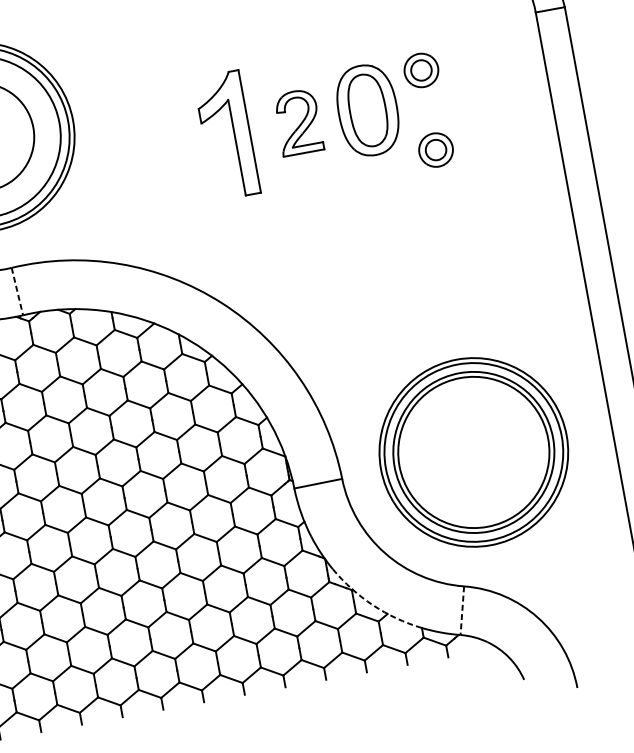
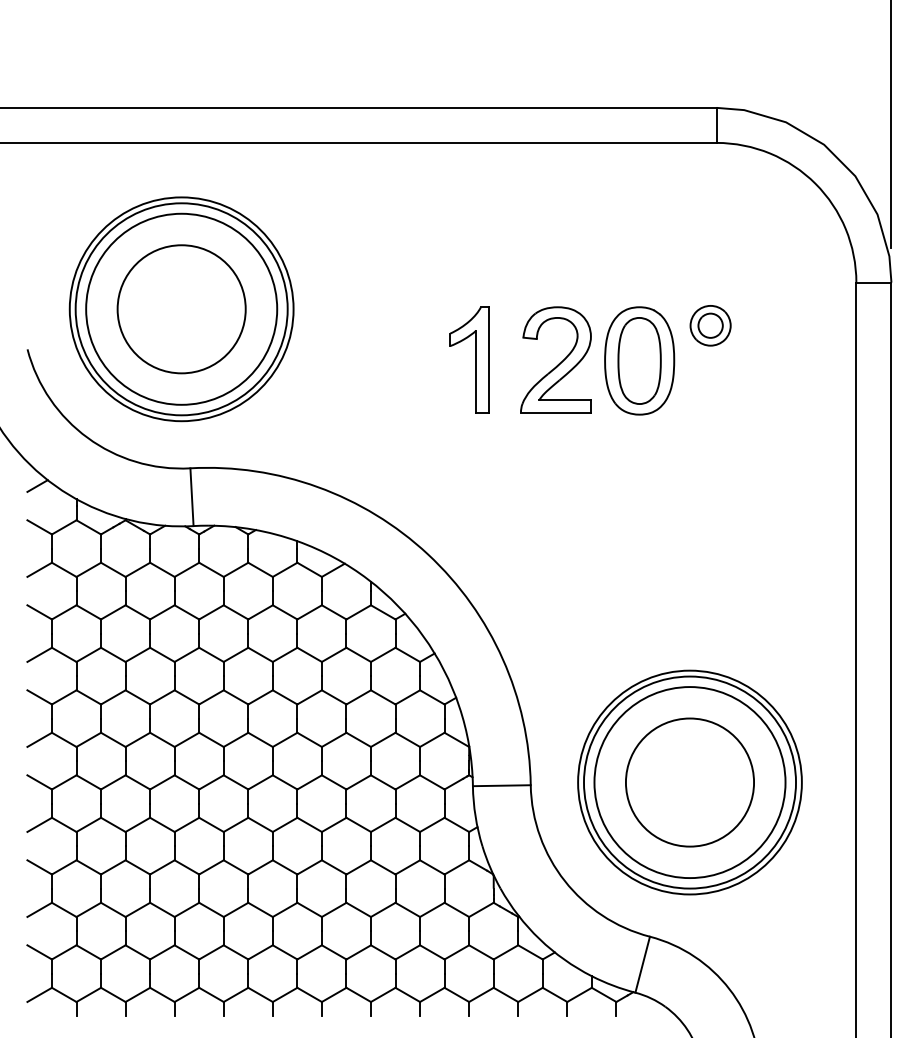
part: (297, 122) -> (555, 359), size x1.43
part: (226, 135) -> (469, 359), size x0.71
part: (435, 149) -> (710, 421), removed
line: (17, 291) -> (191, 497), dashed -> solid
circle: (473, 452) -> (689, 782), size x0.71
arc: (372, 605) -> (539, 939), dashed -> solid
line: (462, 610) -> (642, 964), dashed -> solid

